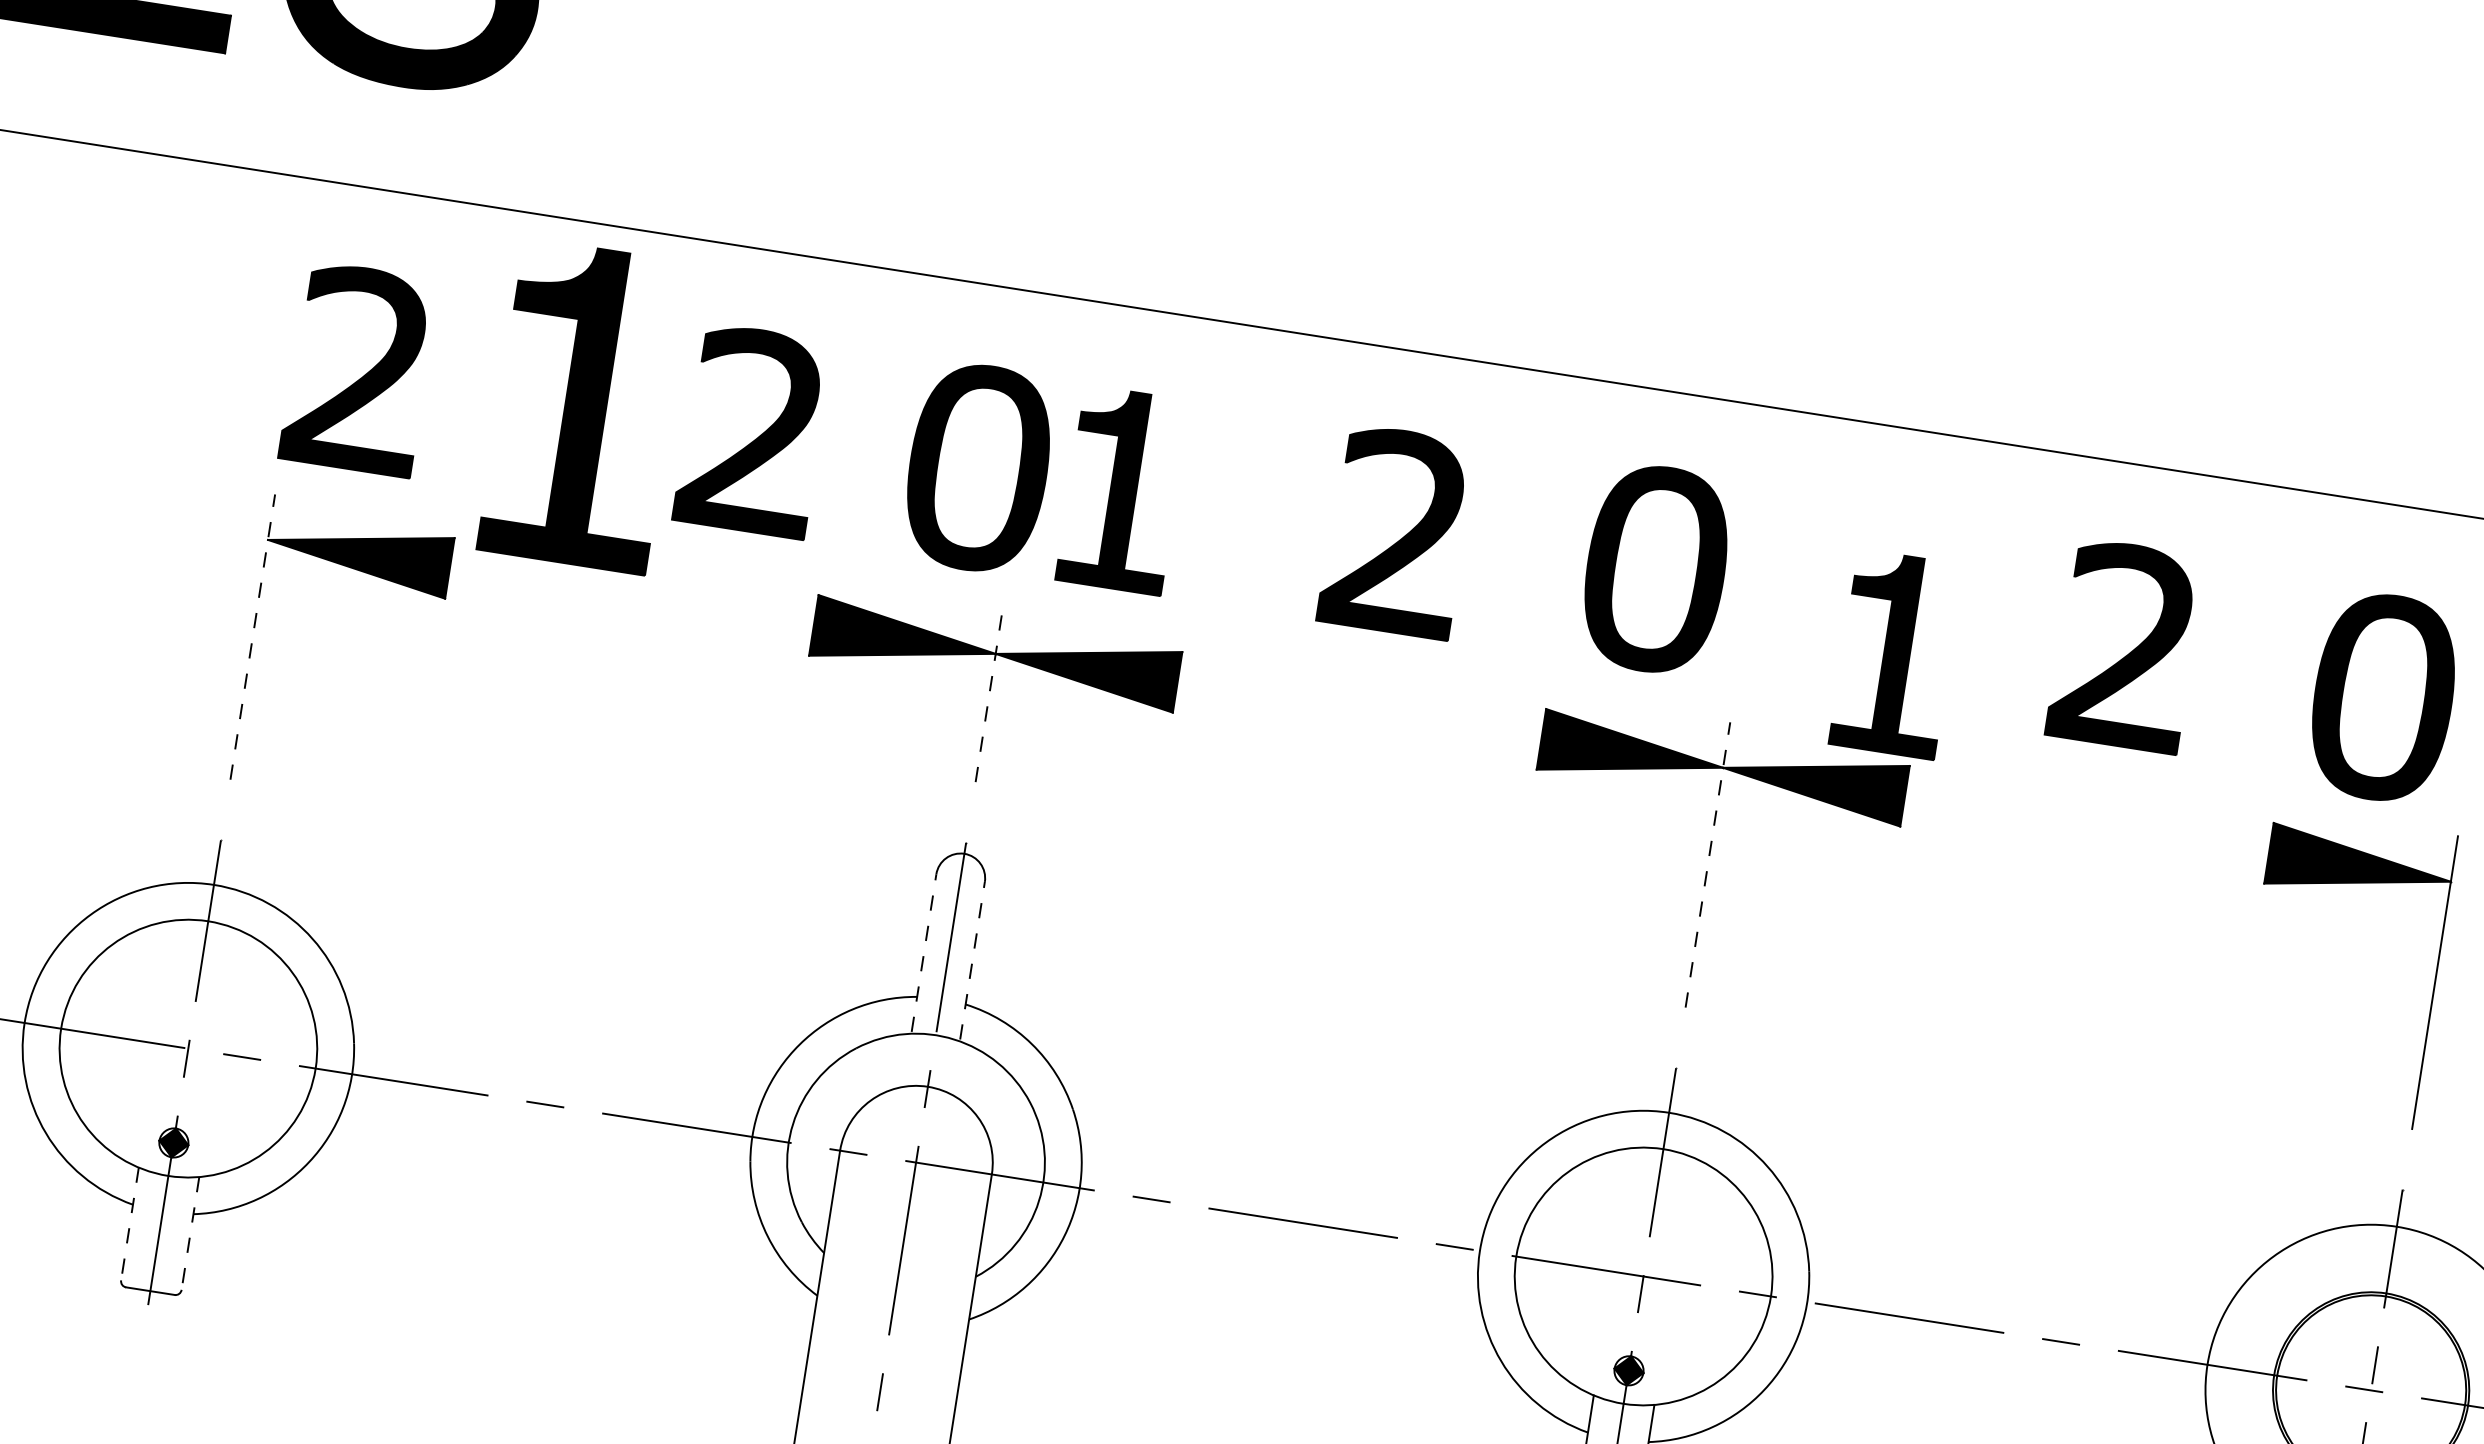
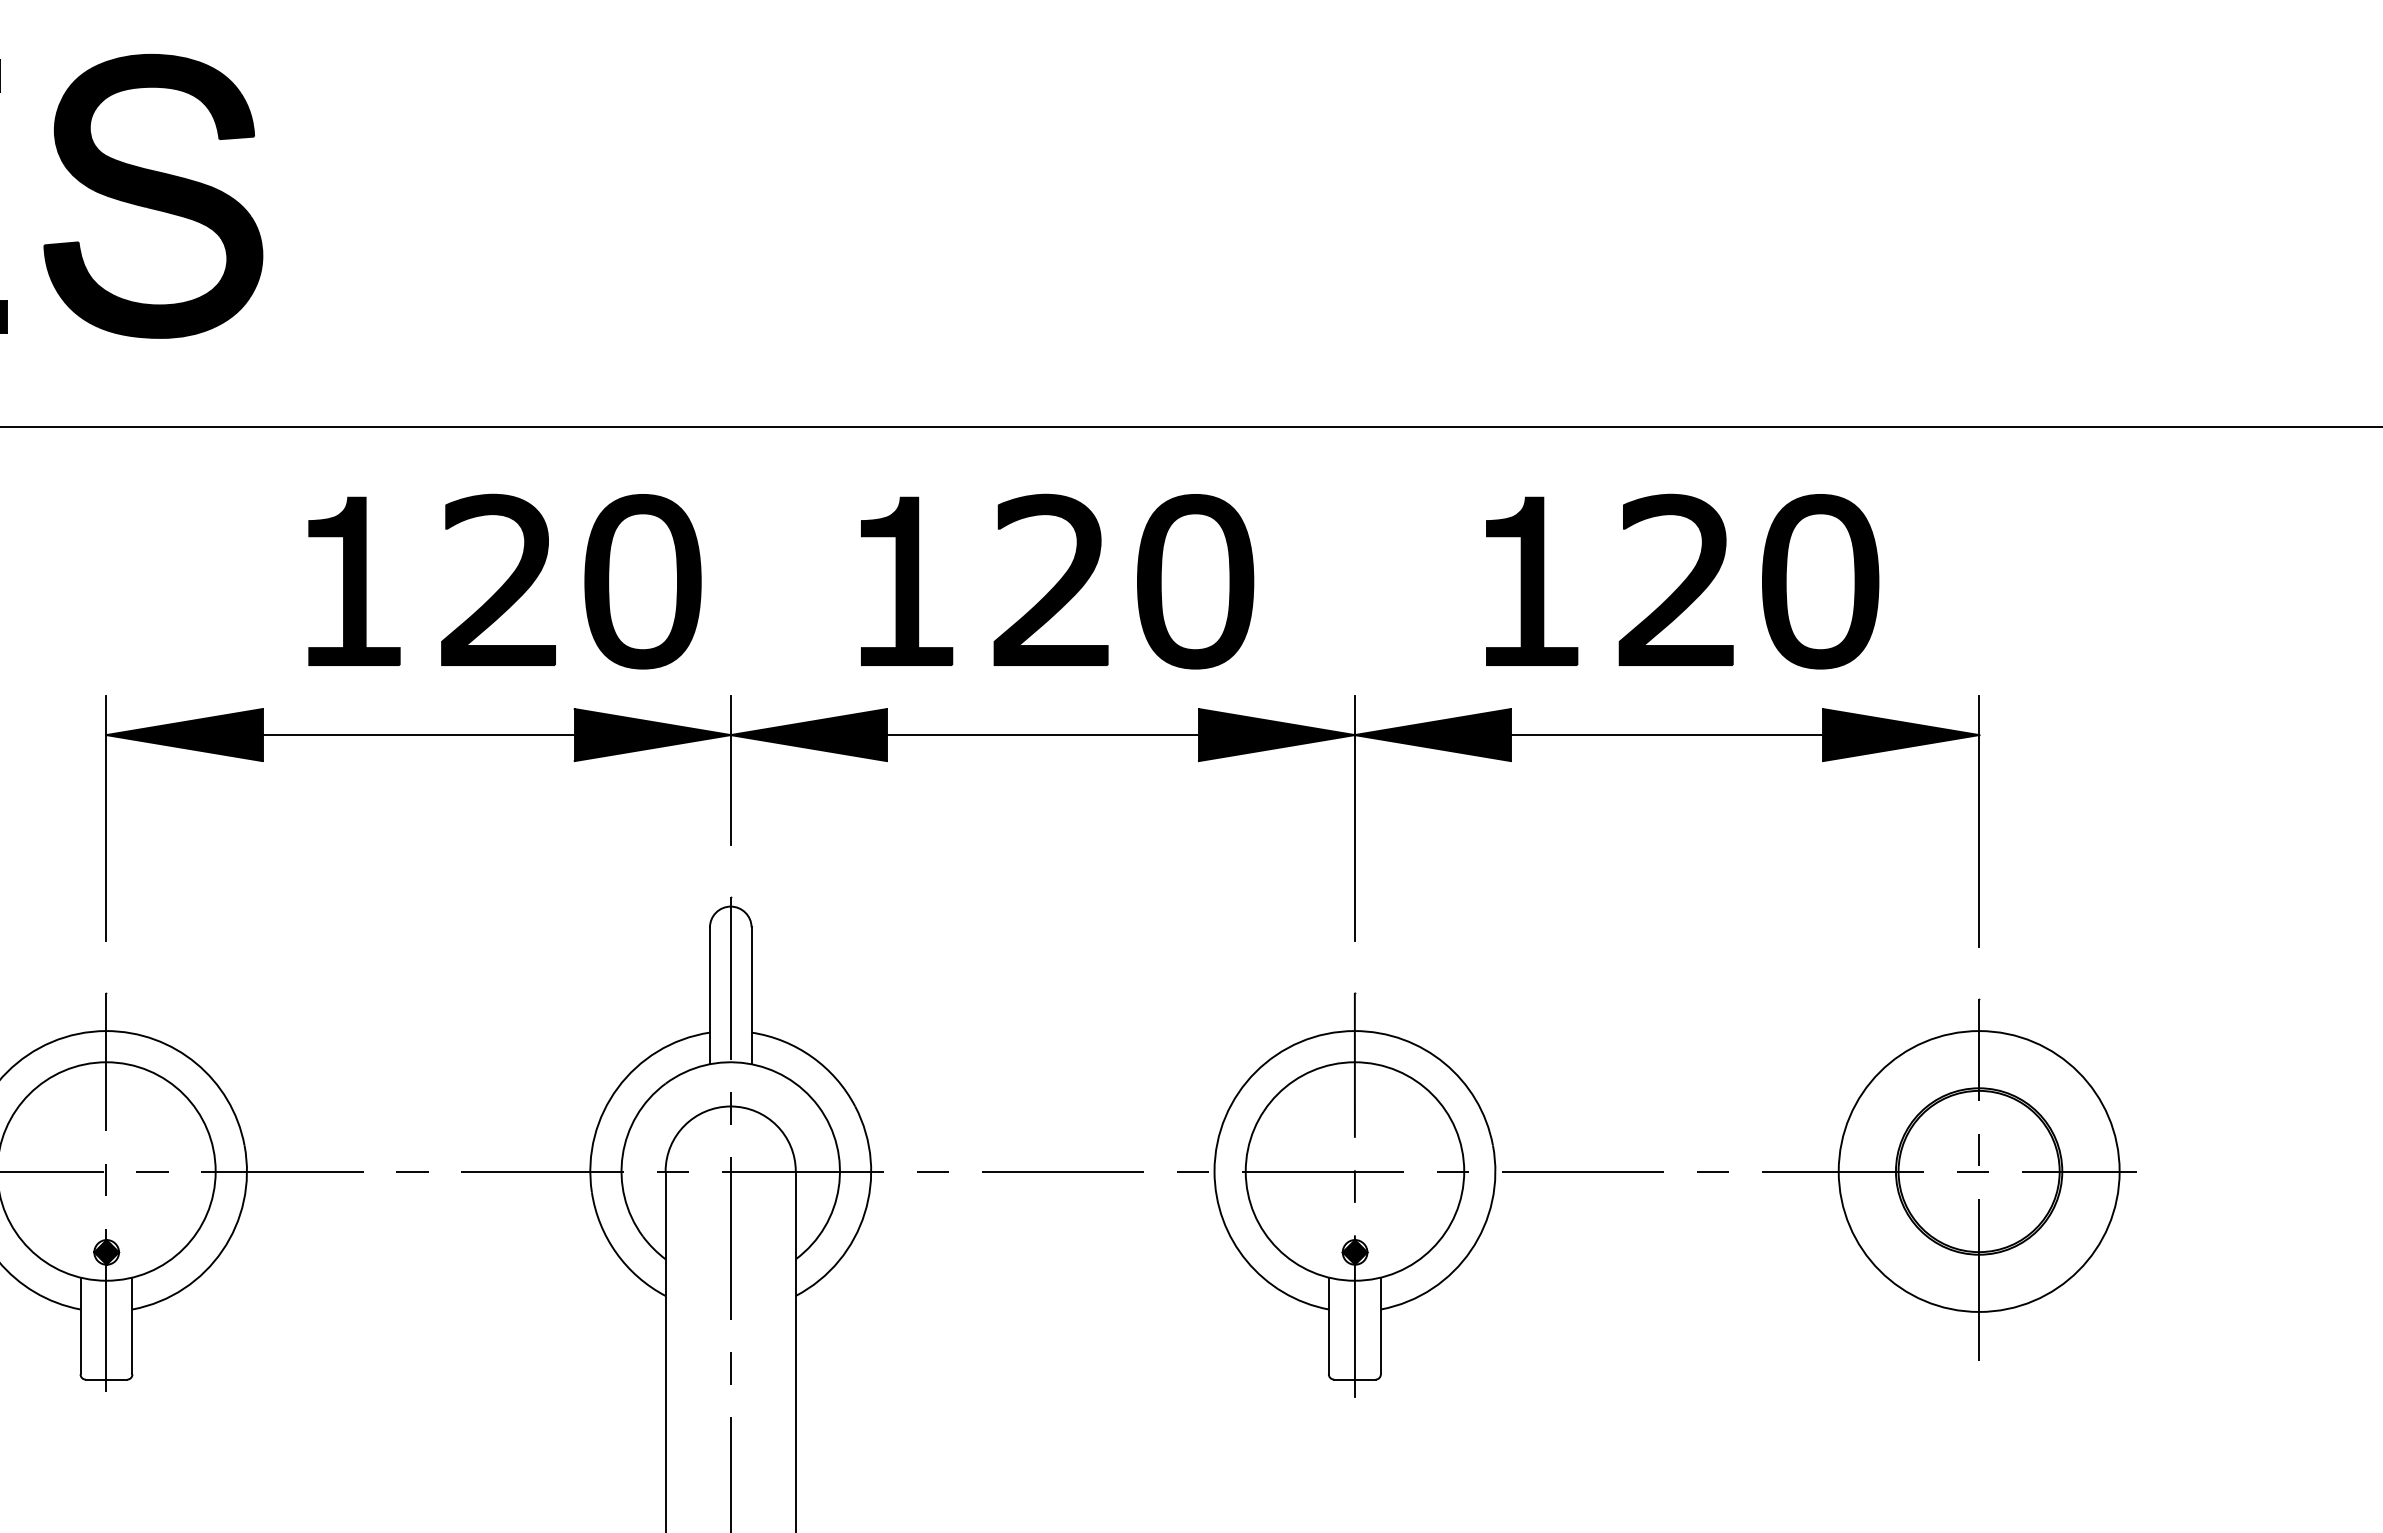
part: (364, 374) -> (165, 583), removed
part: (585, 405) -> (354, 580), size x0.62
part: (977, 467) -> (642, 581), moved
part: (1123, 489) -> (907, 580), moved
part: (1655, 569) -> (1195, 581), moved
line: (631, 597) -> (418, 735), added
line: (253, 635) -> (106, 817), dashed -> solid
part: (1897, 653) -> (1532, 580), moved
line: (988, 695) -> (730, 770), dashed -> solid
part: (2383, 697) -> (1820, 581), moved
line: (1358, 711) -> (1042, 735), added
line: (2086, 825) -> (1666, 735), added
line: (1707, 863) -> (1354, 817), dashed -> solid
line: (923, 953) -> (709, 995), dashed -> solid
line: (972, 961) -> (751, 995), dashed -> solid
line: (129, 1224) -> (80, 1326), dashed -> solid
line: (190, 1234) -> (132, 1326), dashed -> solid

